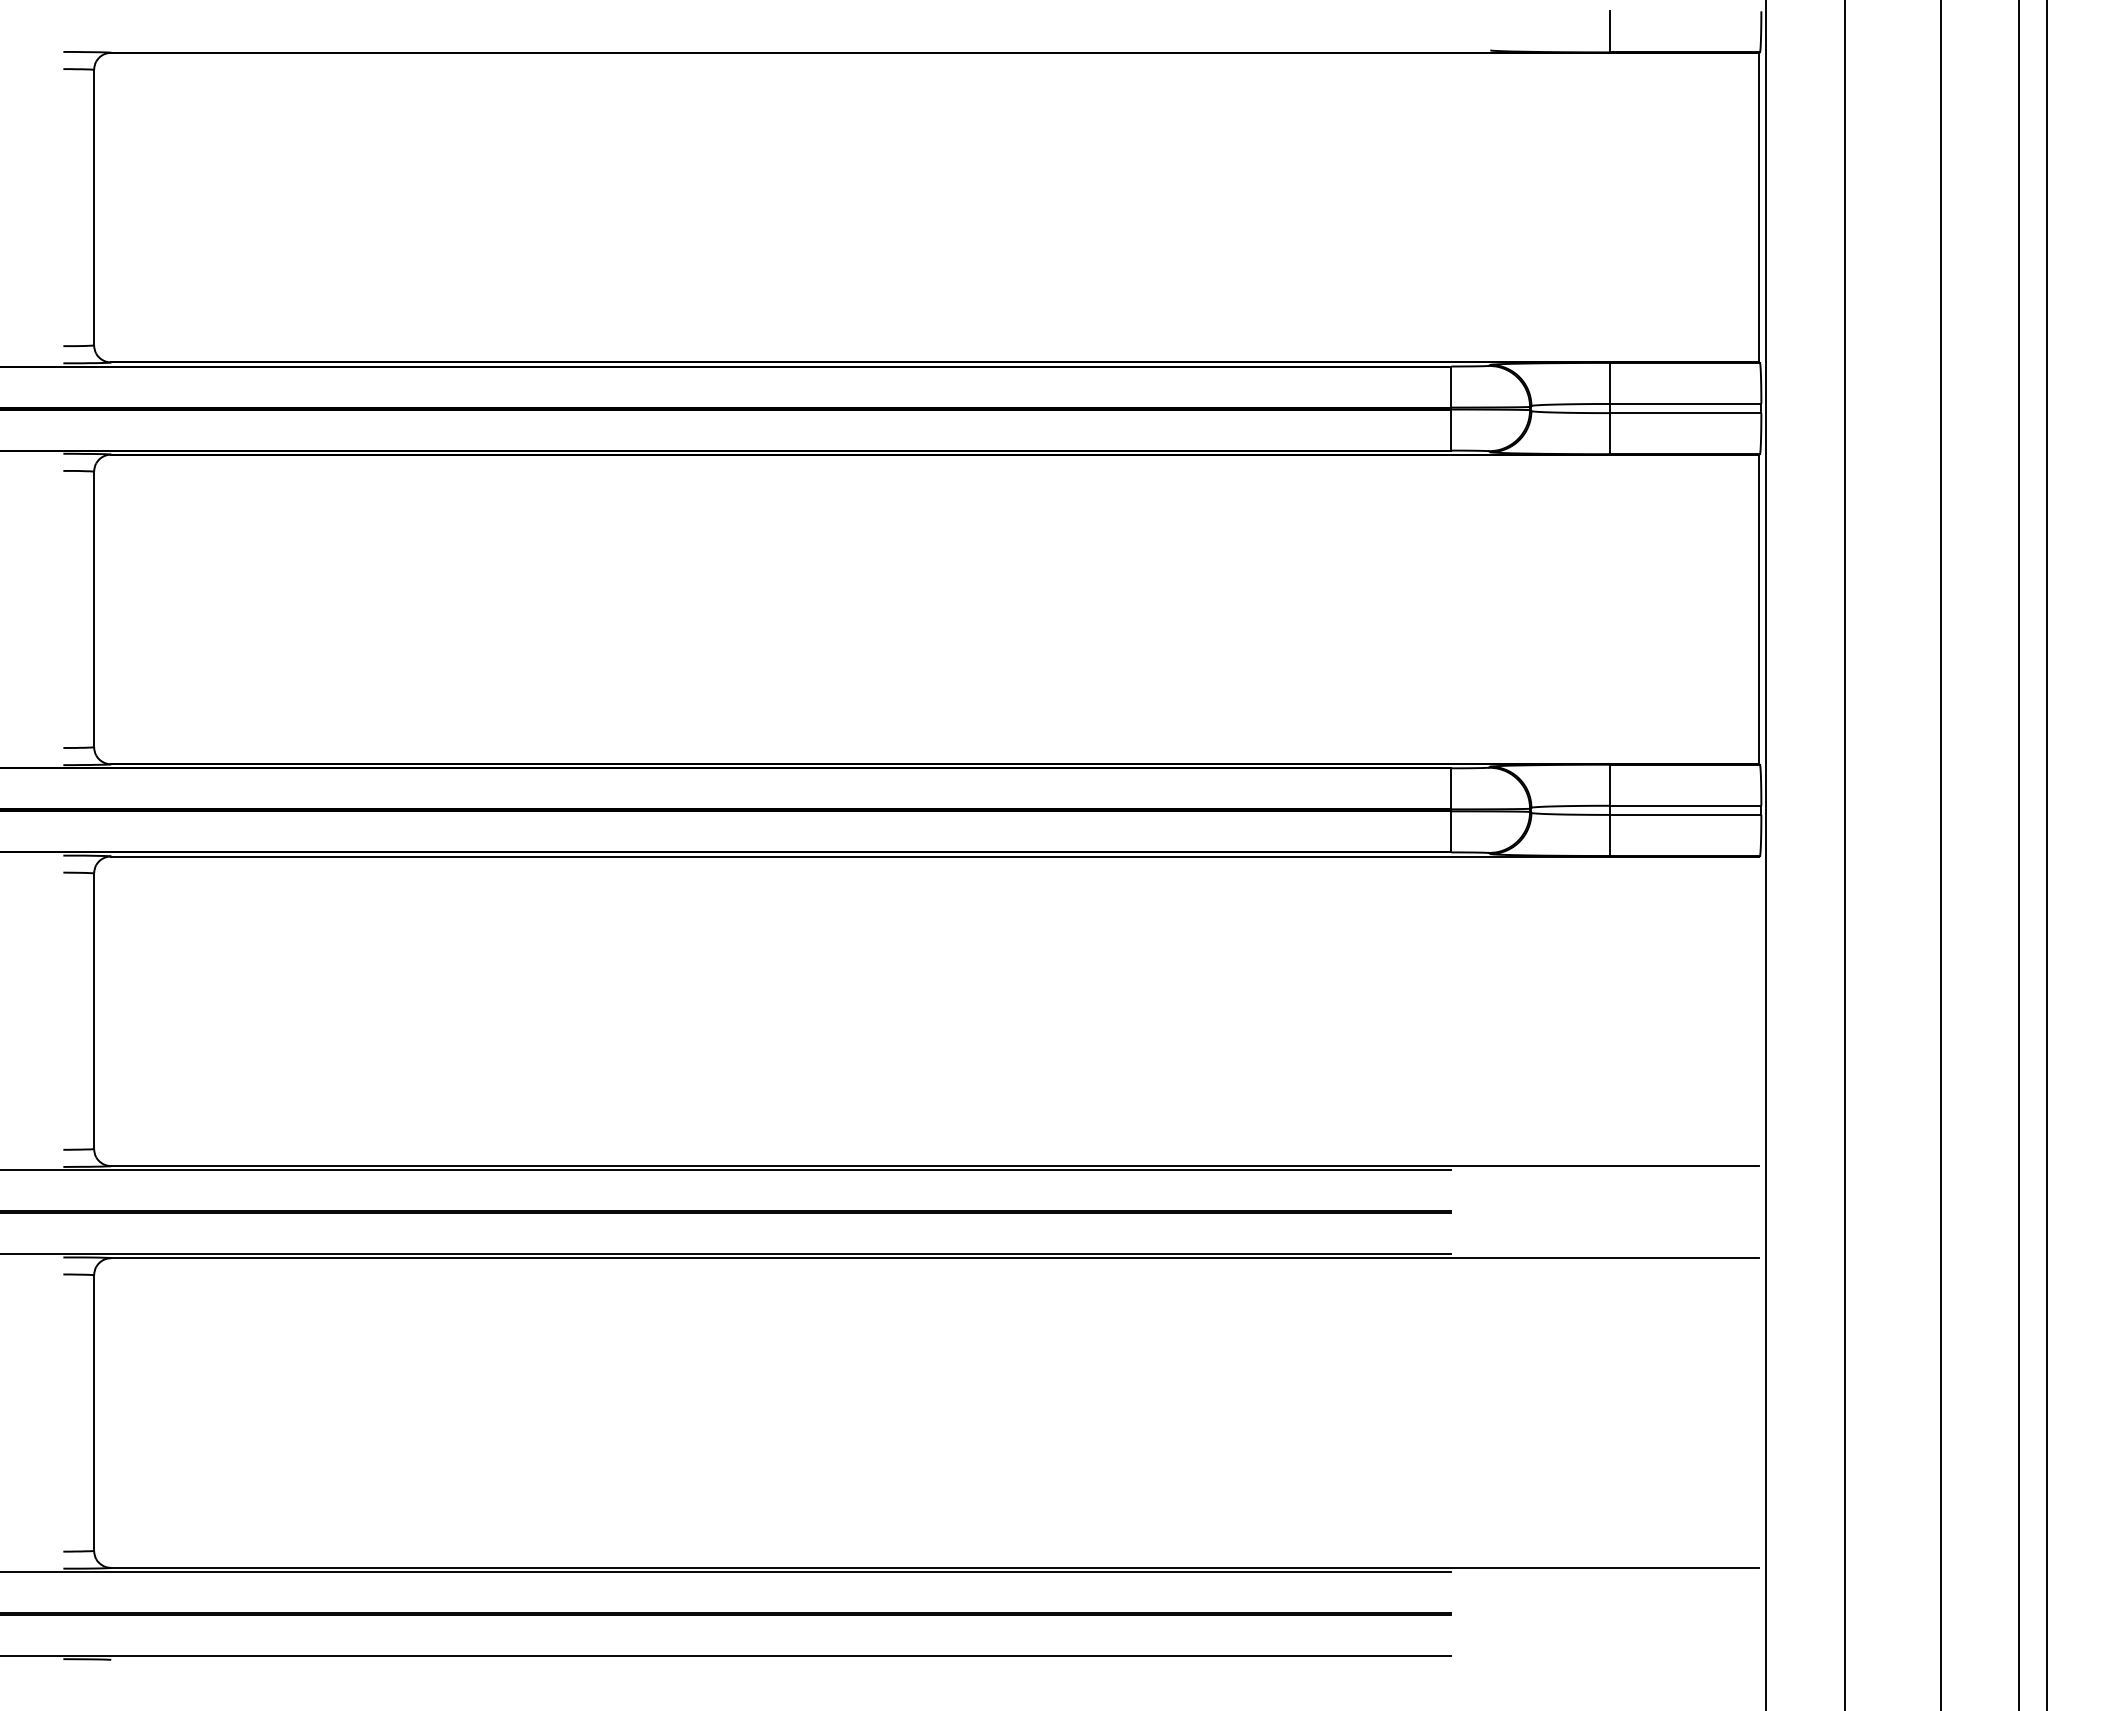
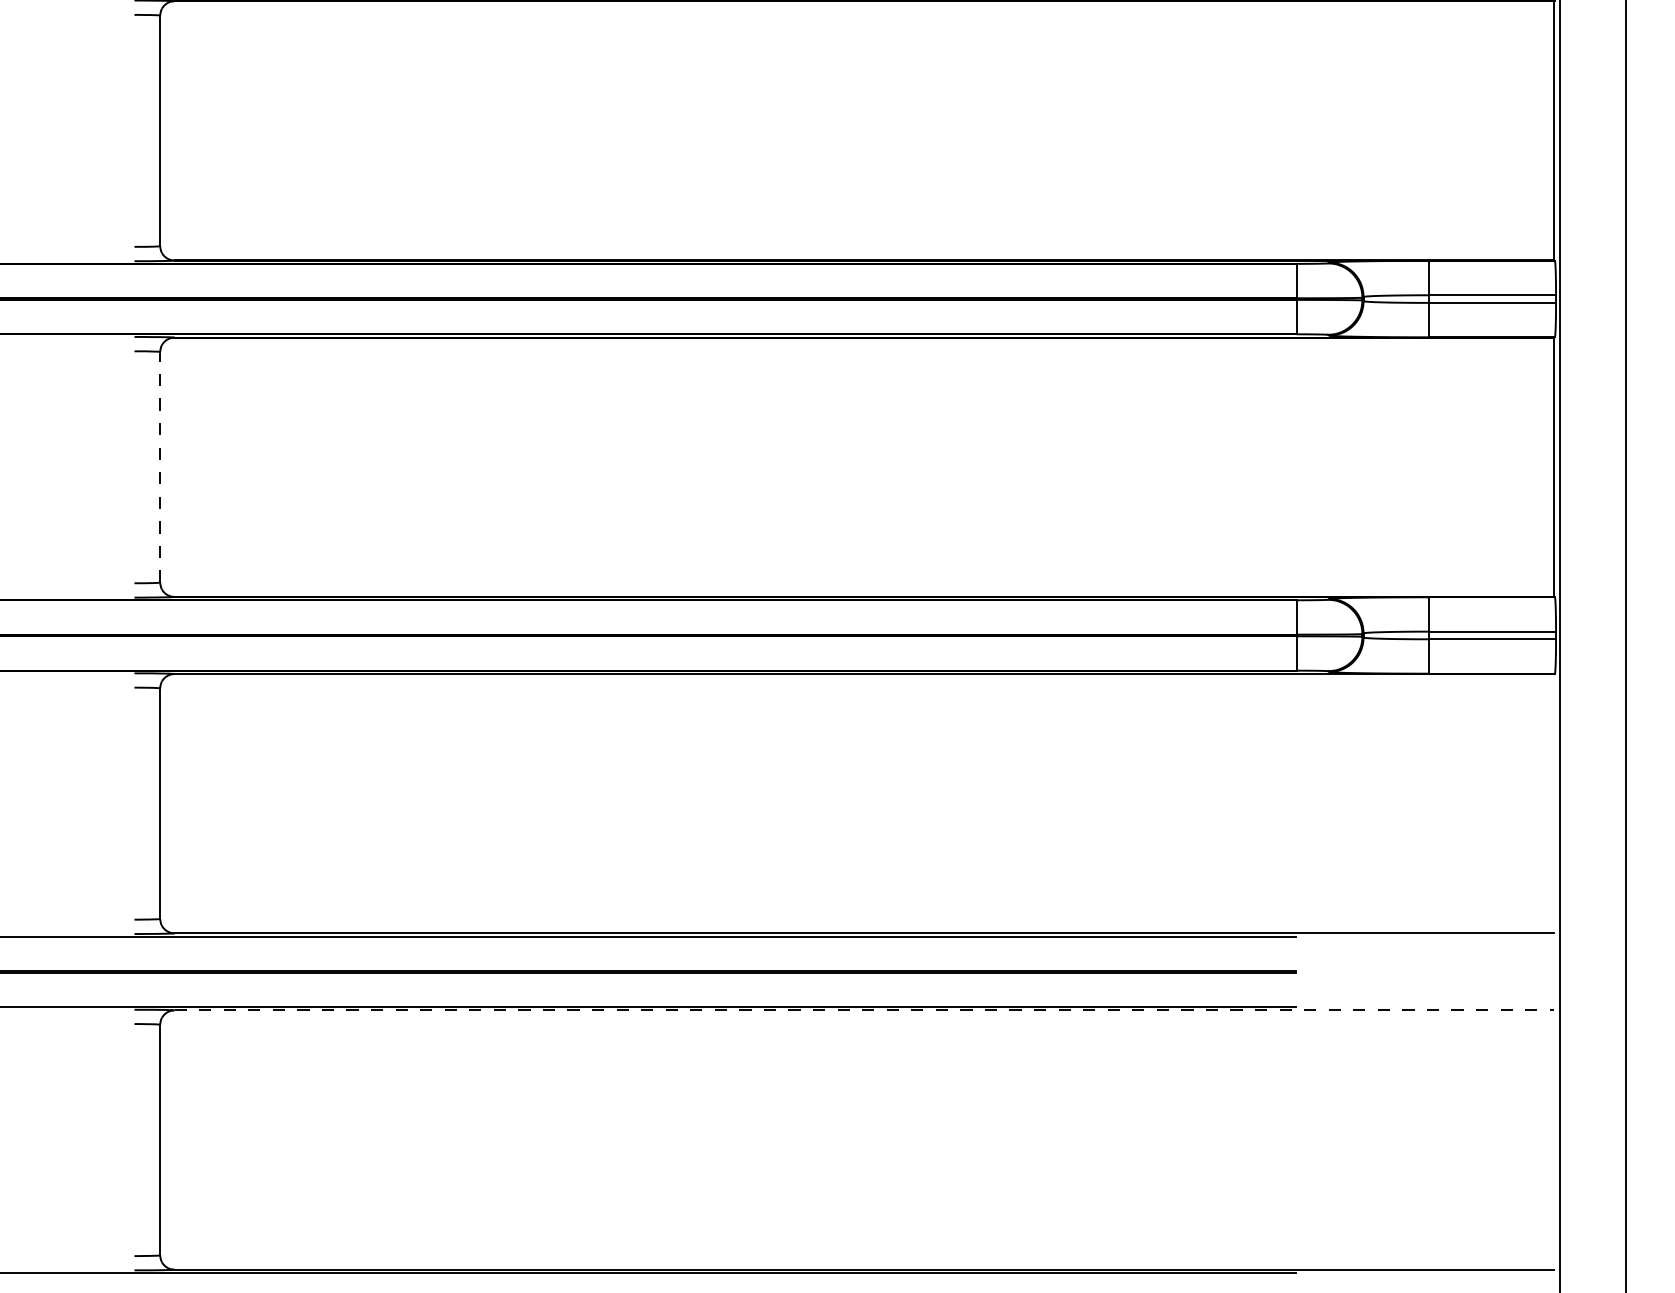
line: (94, 609) -> (160, 467), solid -> dashed
line: (935, 1258) -> (864, 1010), solid -> dashed

